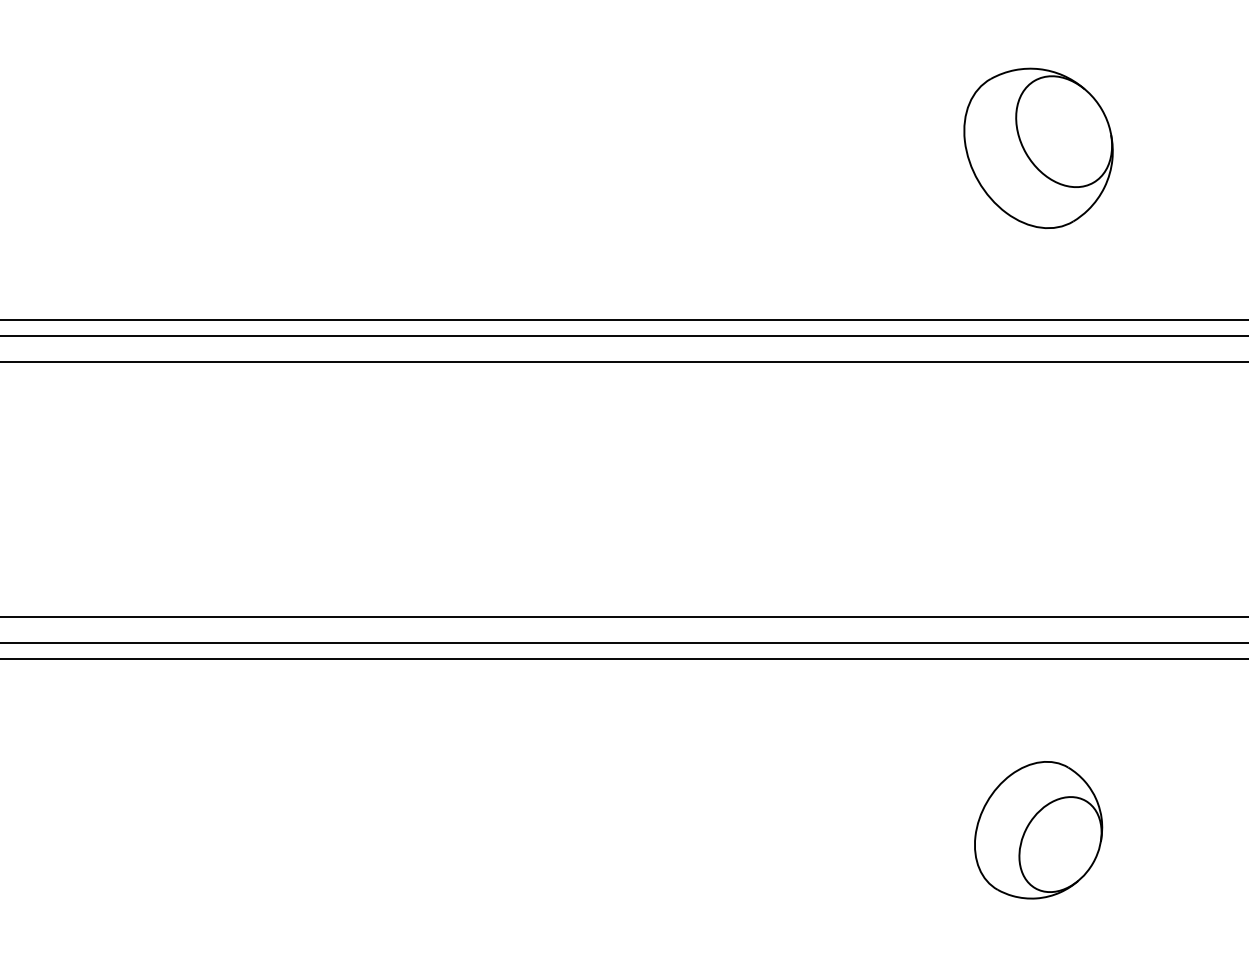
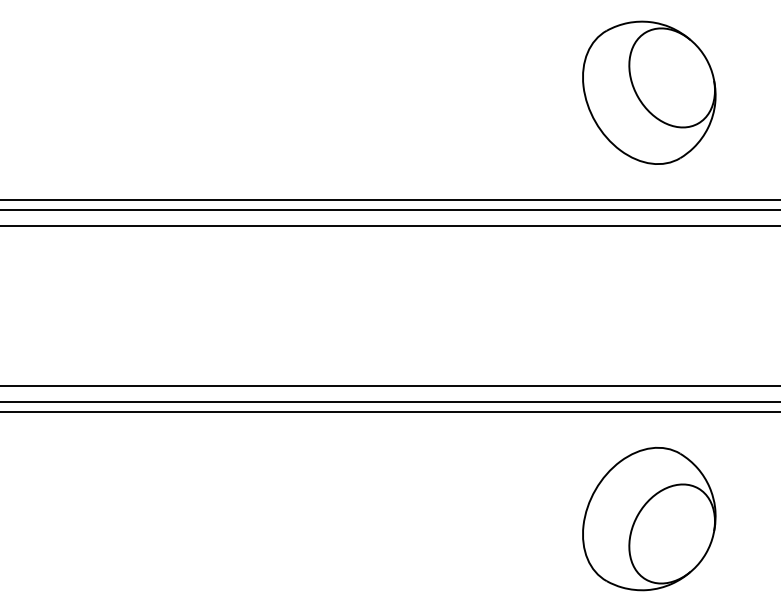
part: (1038, 148) -> (649, 92), size x1.43
part: (1038, 829) -> (649, 518), size x1.67

